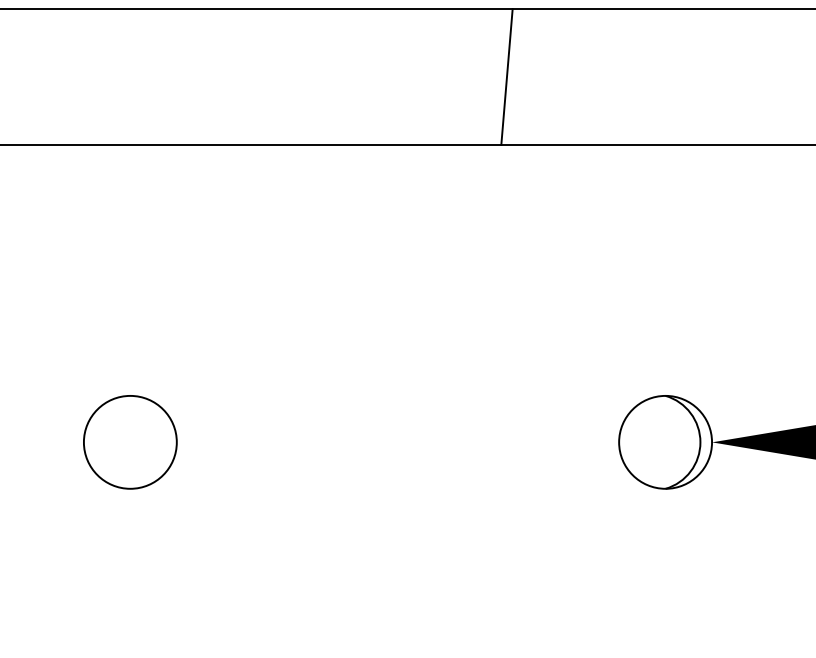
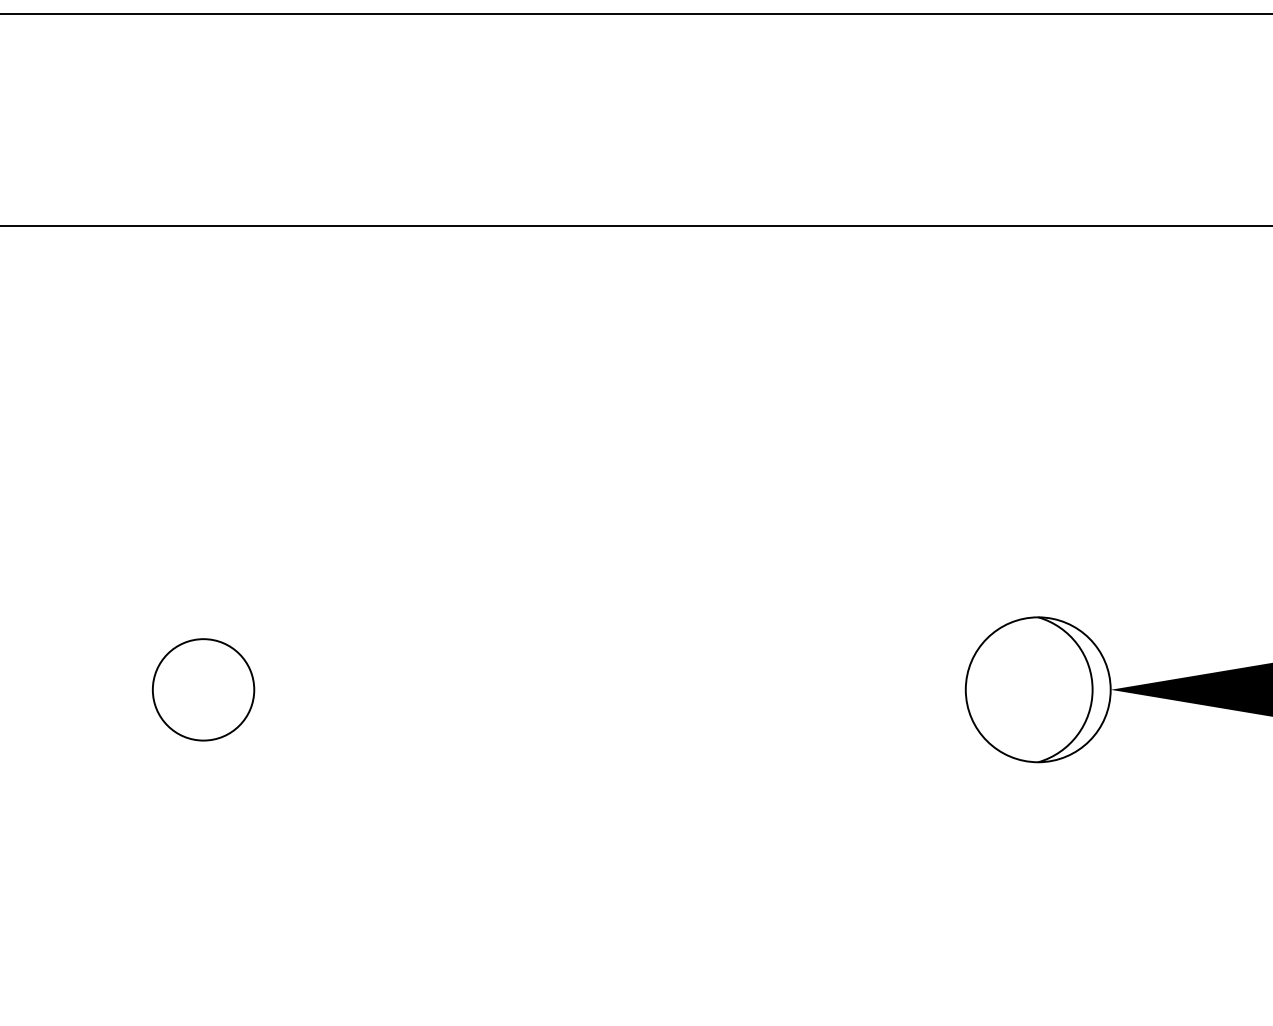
line: (506, 76) -> (790, 119), removed
circle: (130, 442) -> (203, 690), size x0.7

